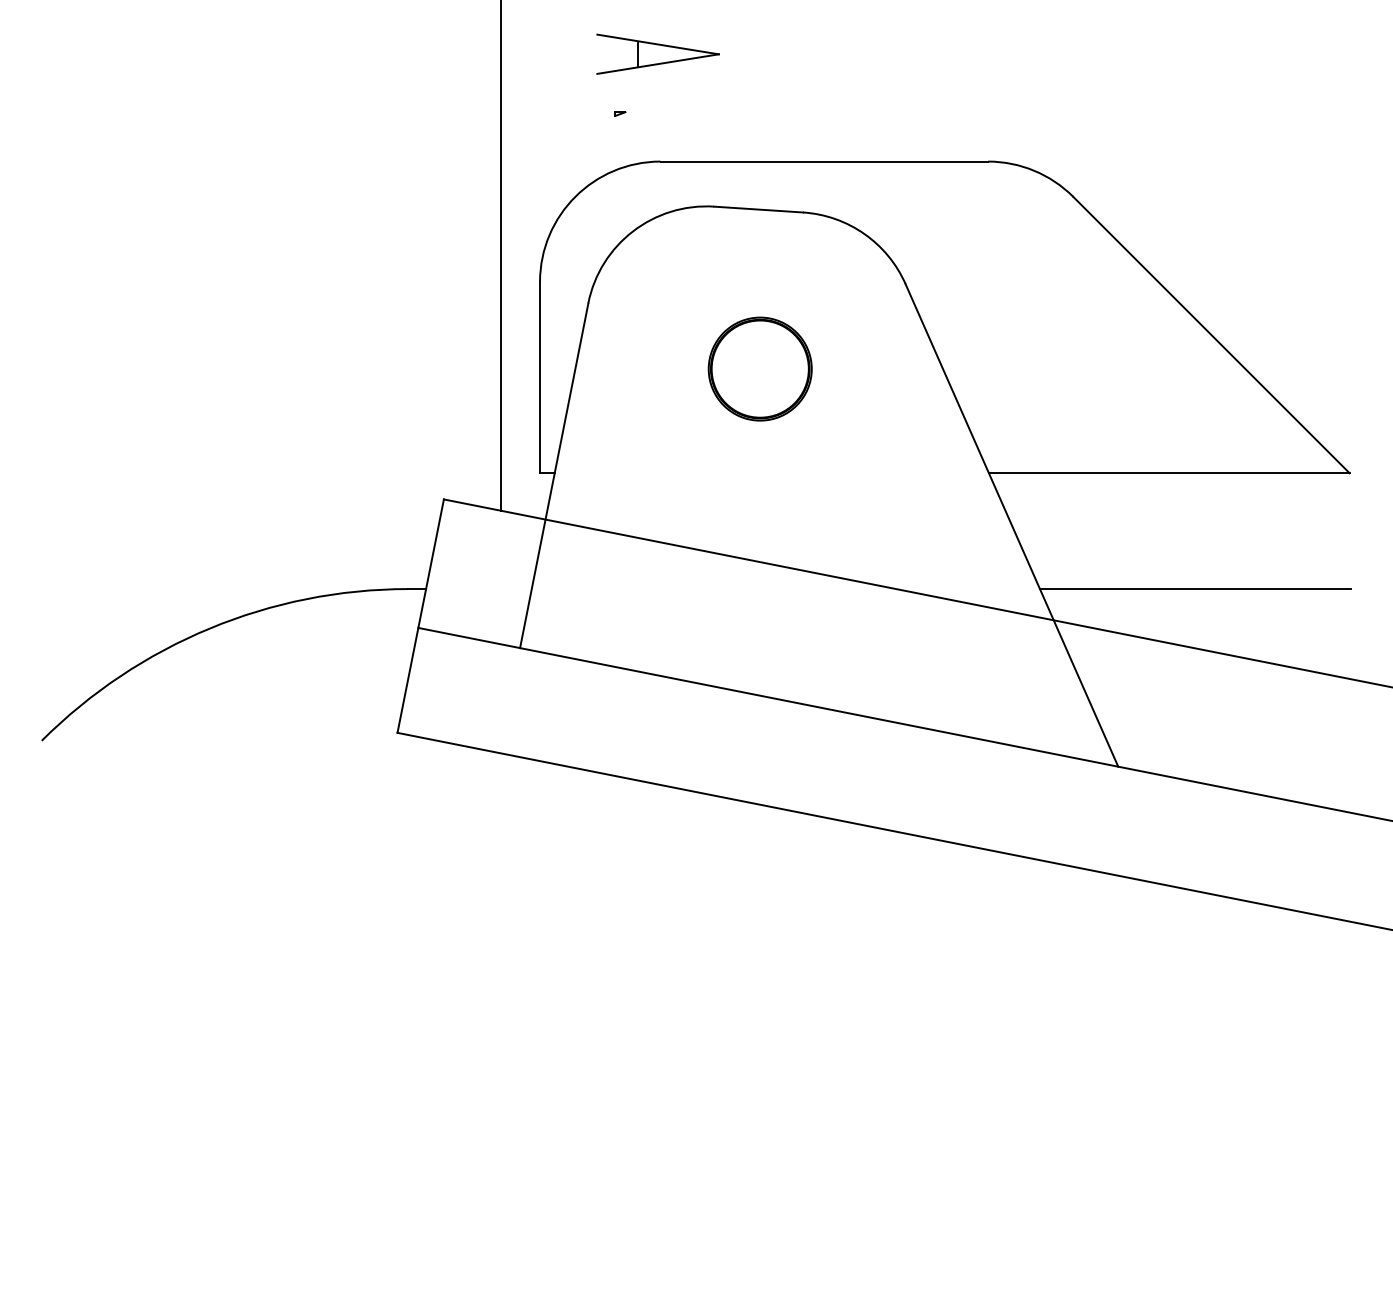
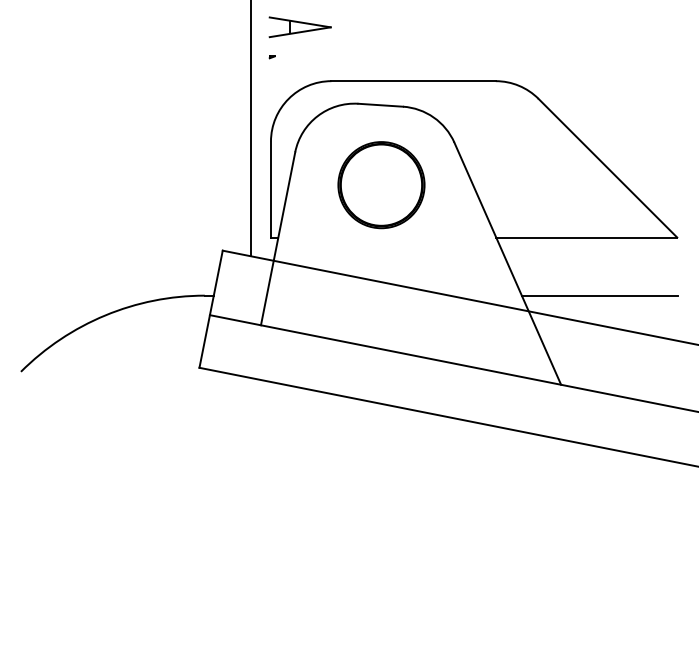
part: (656, 54) -> (299, 27), moved
part: (618, 114) -> (271, 57), moved
part: (760, 369) -> (381, 185), size x1.67

